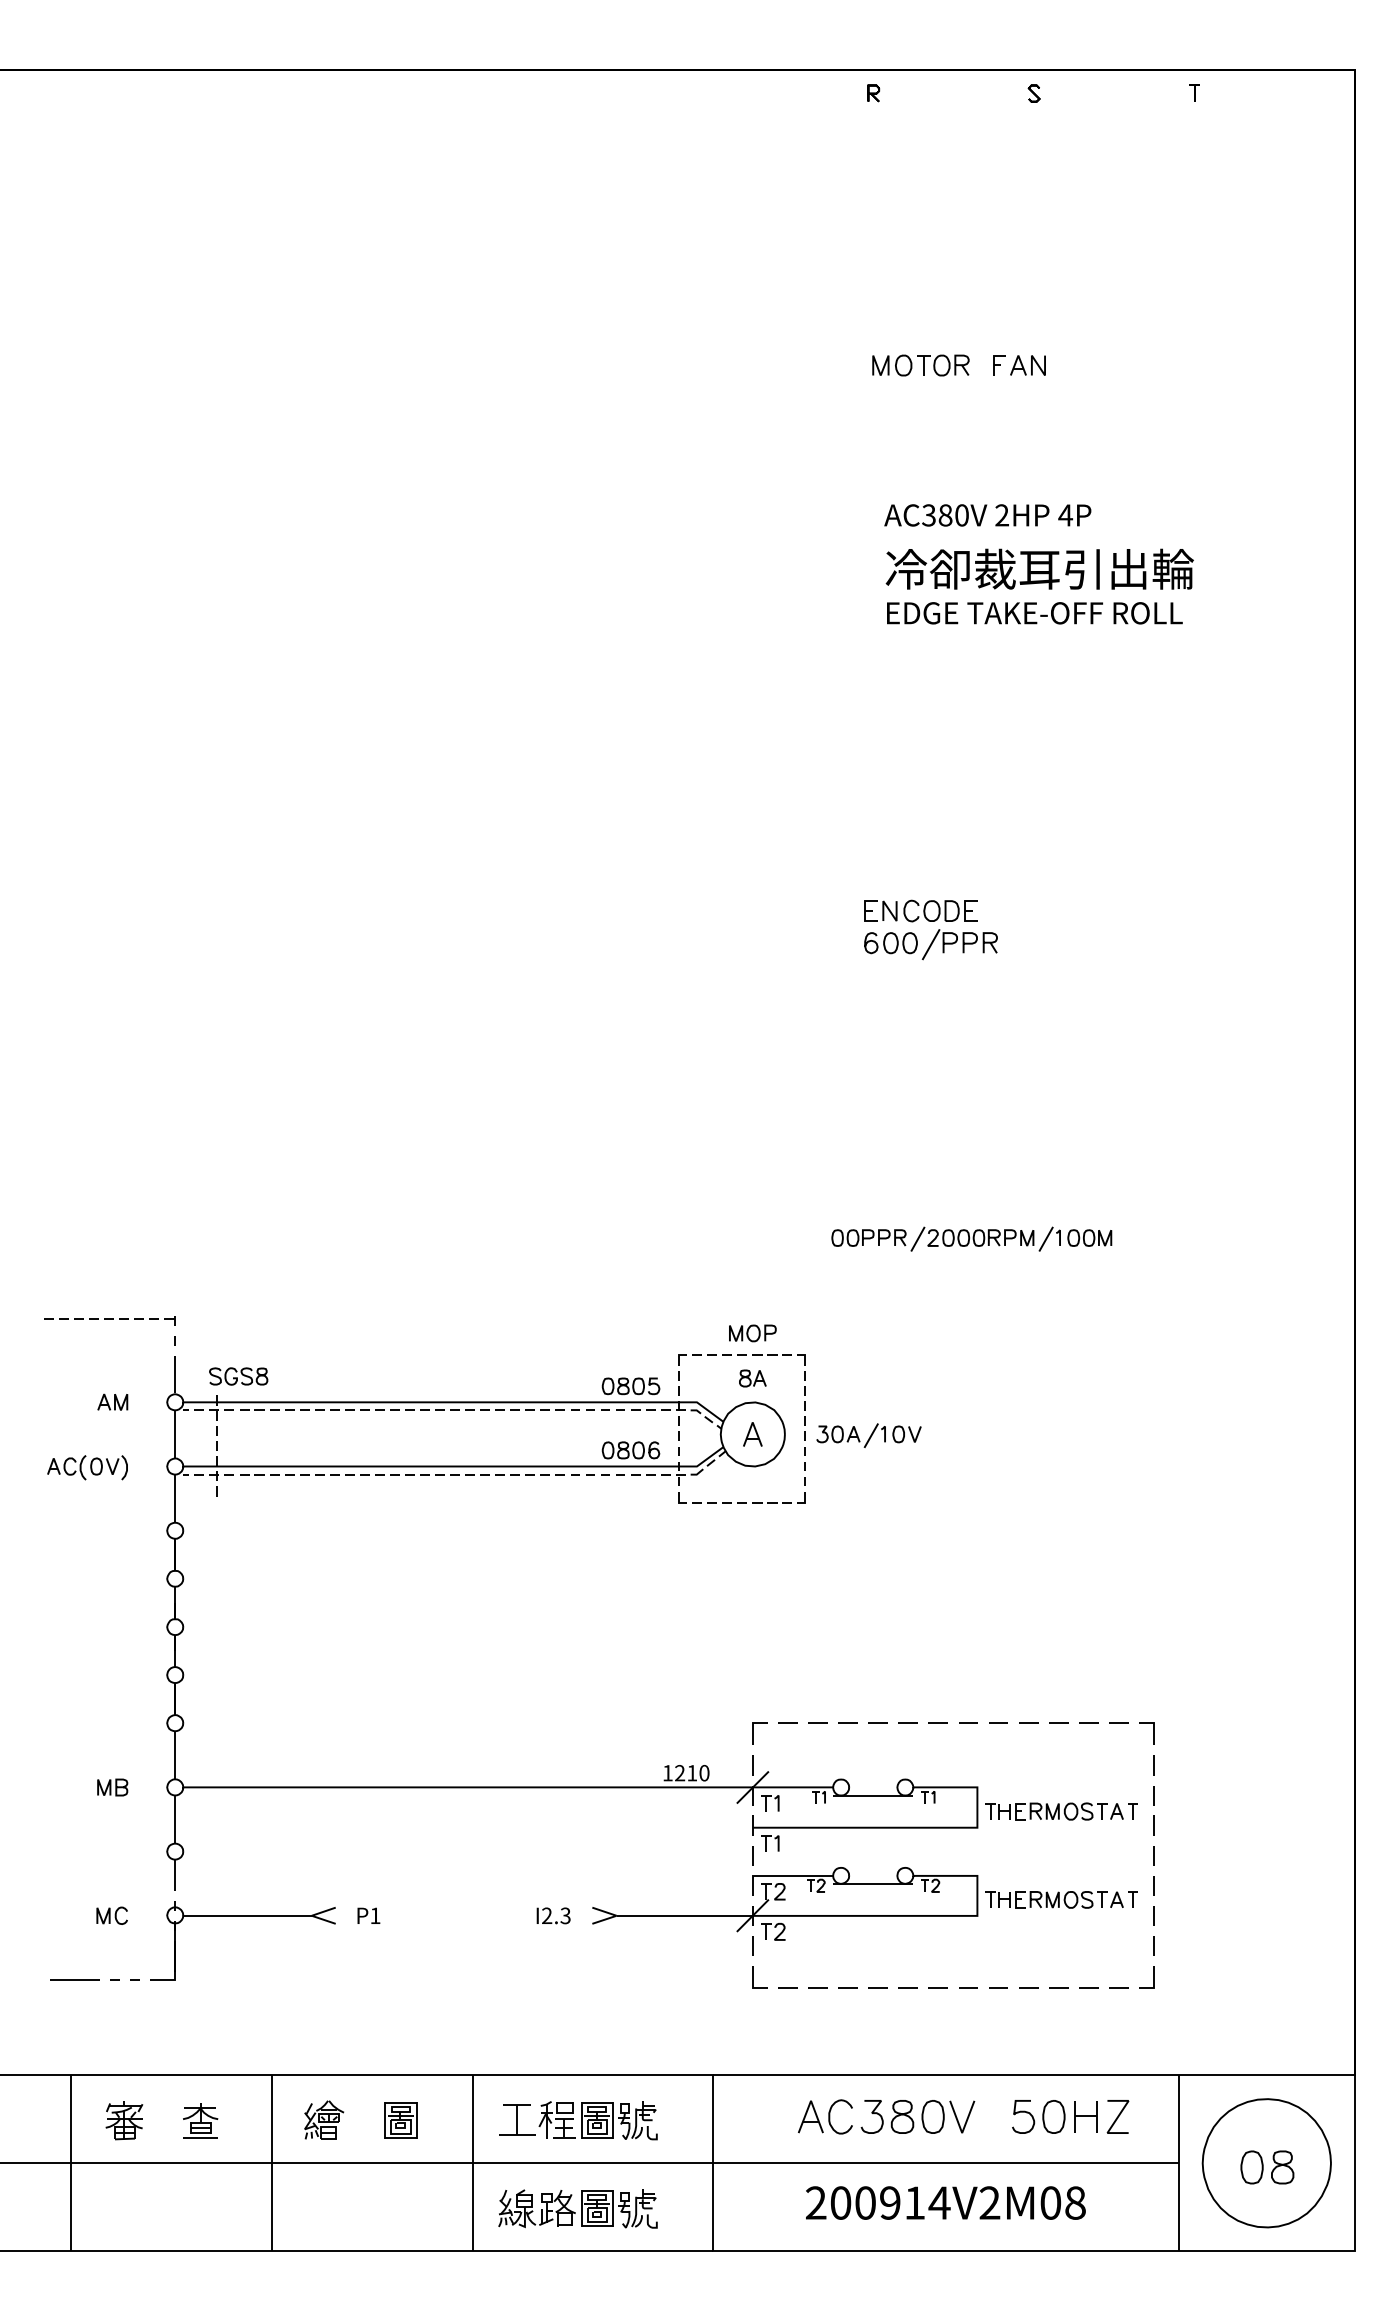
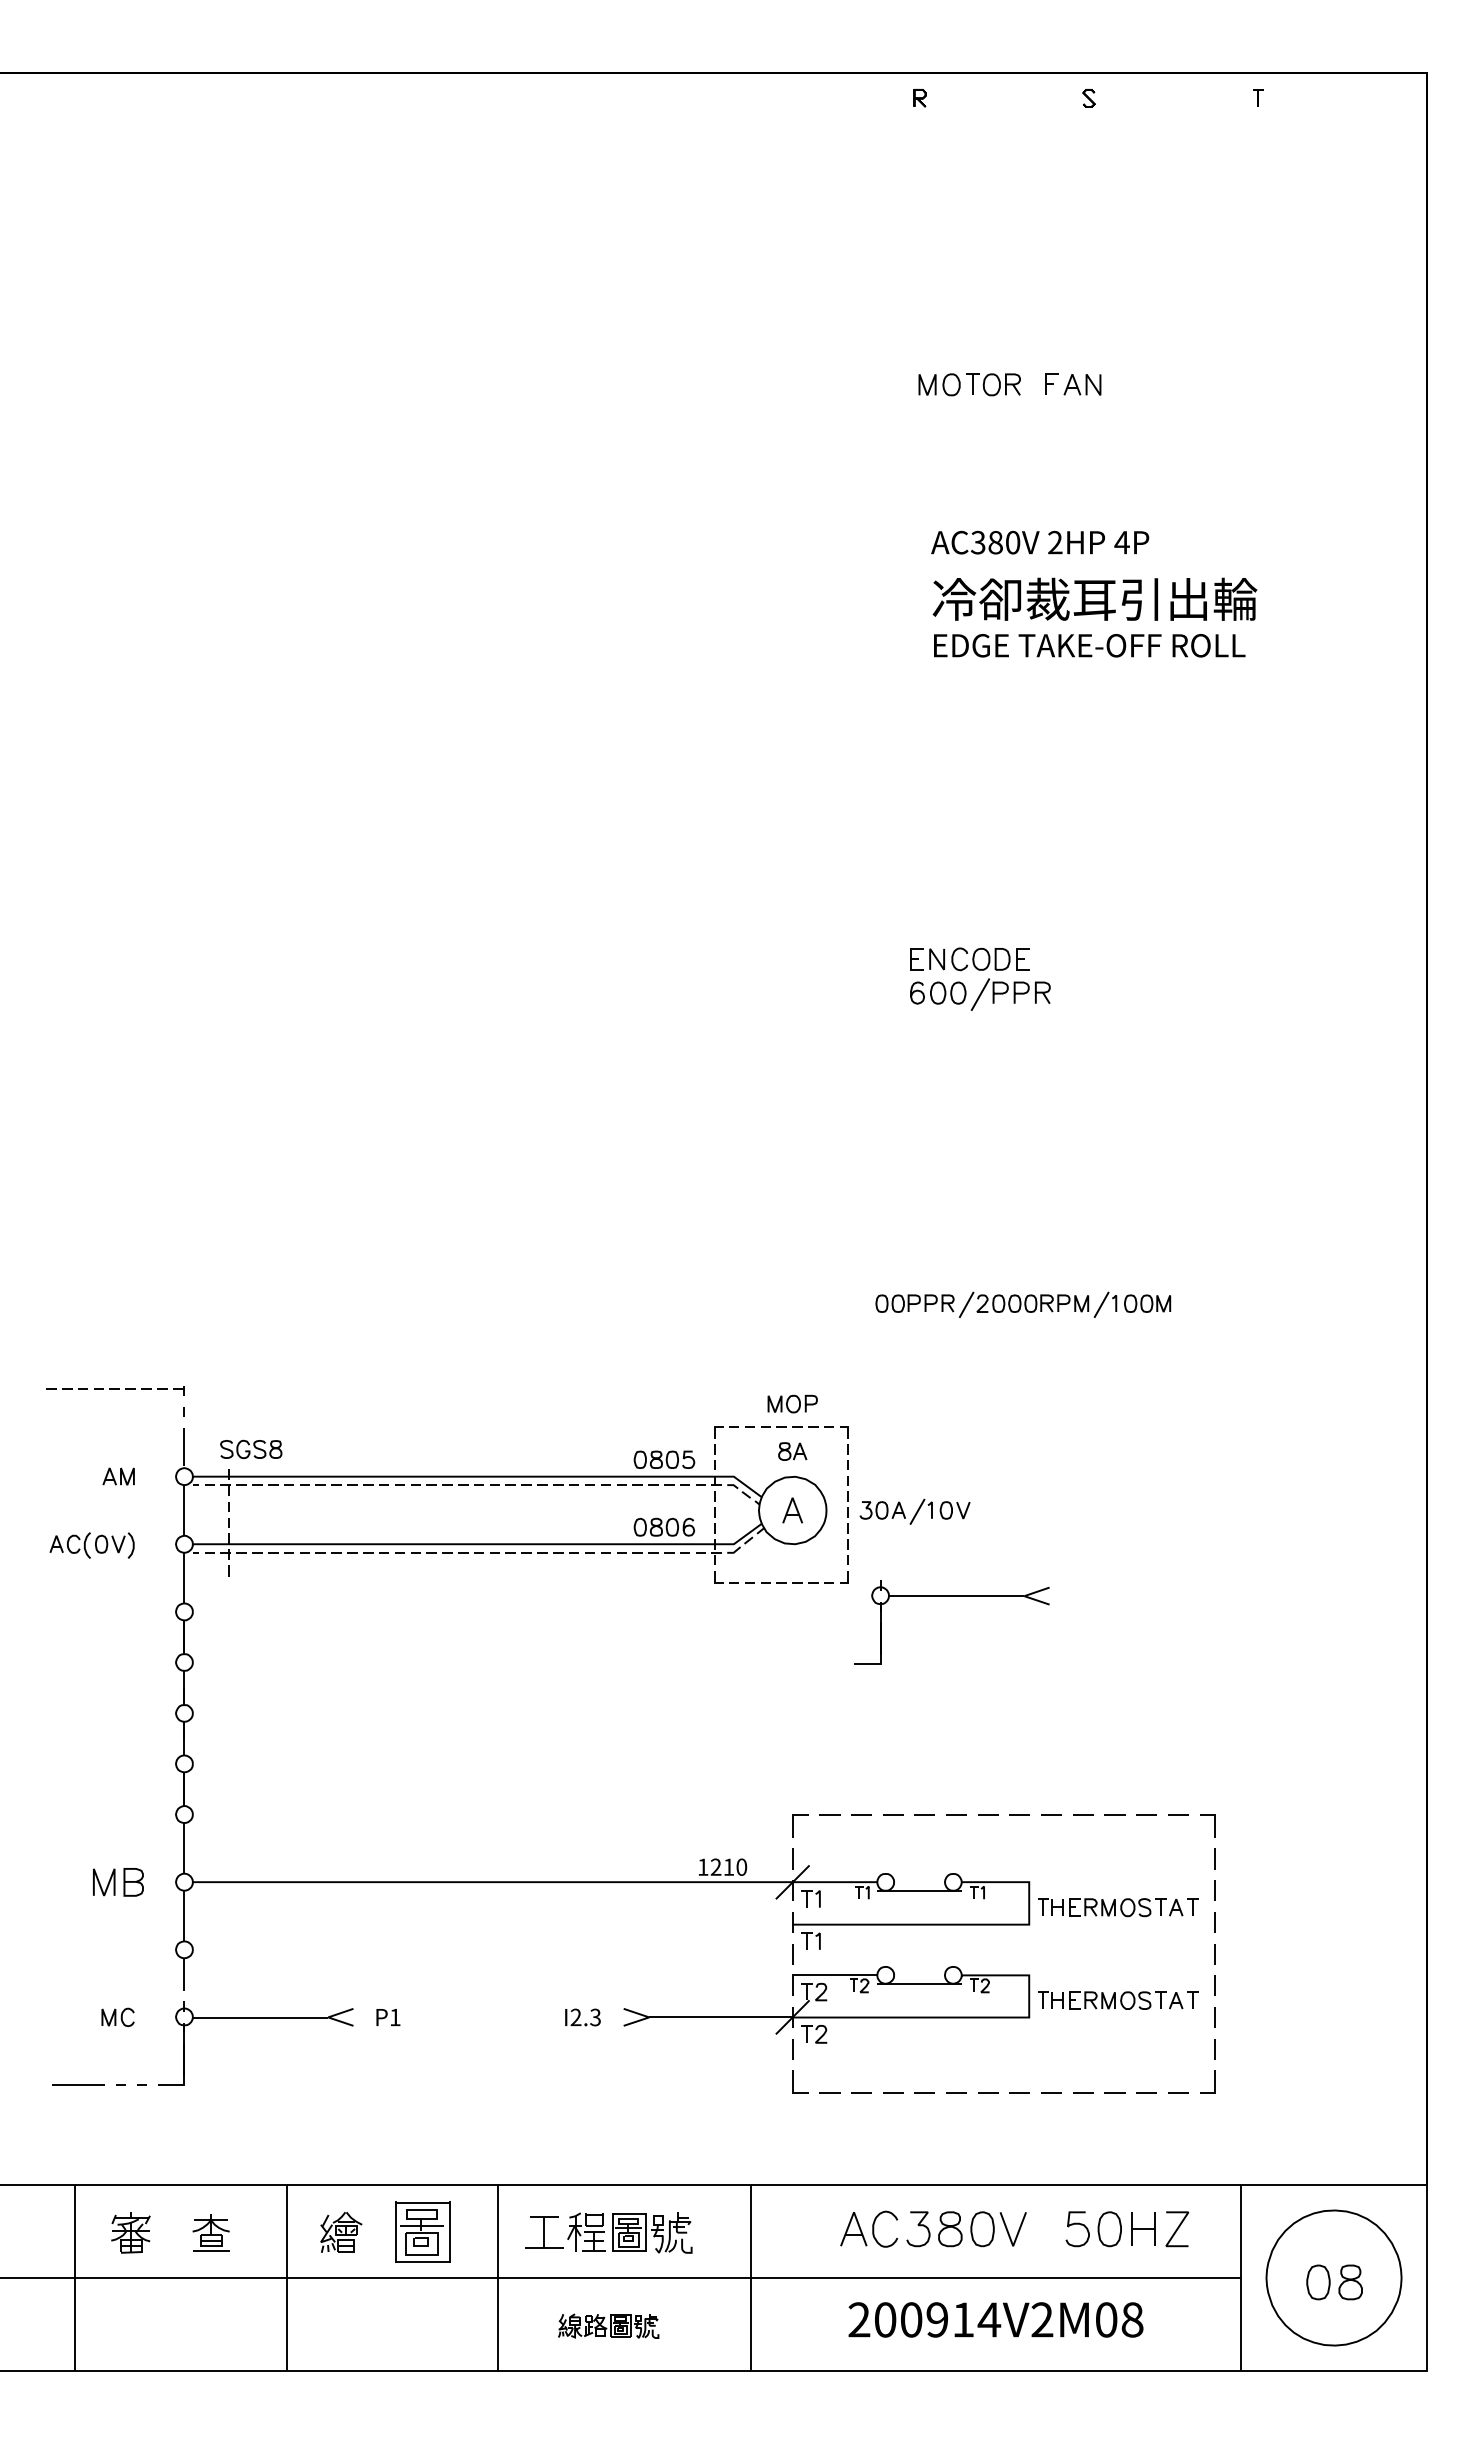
part: (903, 1516) -> (951, 1596), added
part: (112, 1787) -> (118, 1882), size x1.6
part: (400, 2120) -> (421, 2232), size x1.6
part: (577, 2208) -> (608, 2325), size x0.6

